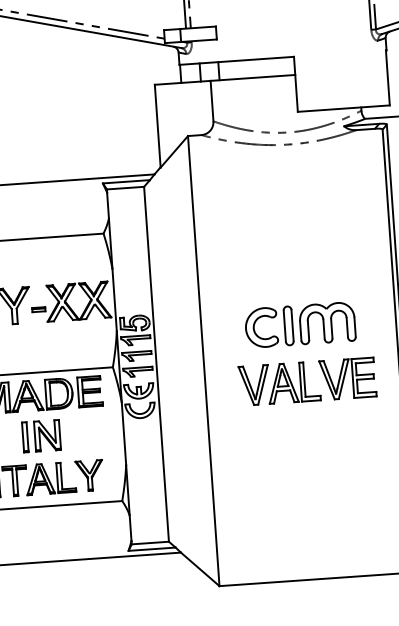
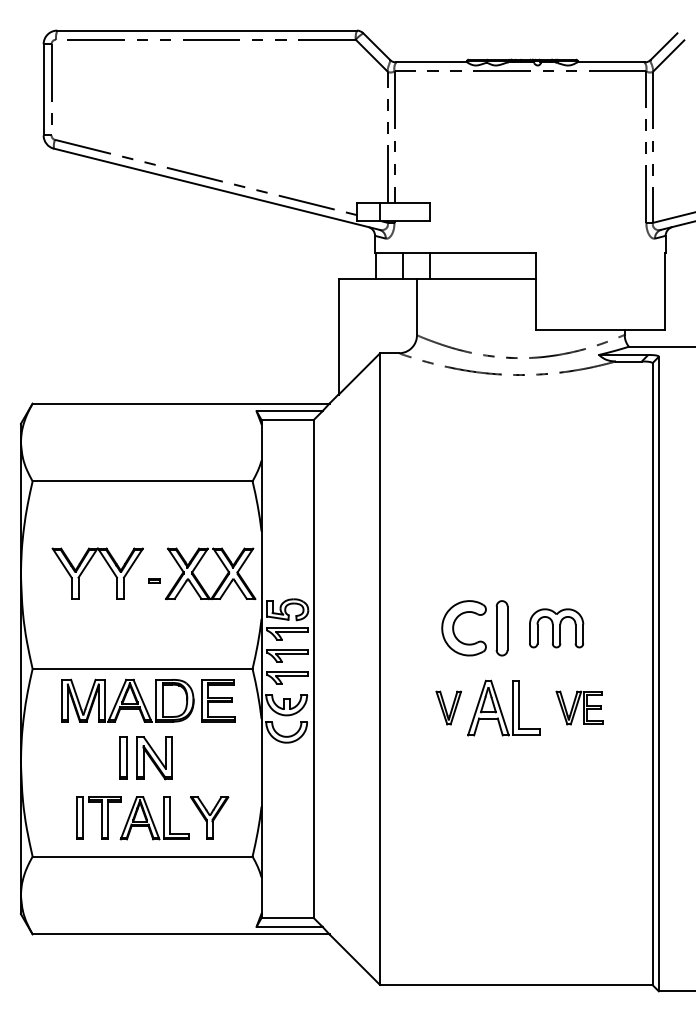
part: (38, 309) -> (154, 580), size x0.6
part: (327, 323) -> (556, 628), size x0.7
part: (347, 378) -> (579, 707), size x0.6
part: (254, 385) -> (448, 707), size x0.6

